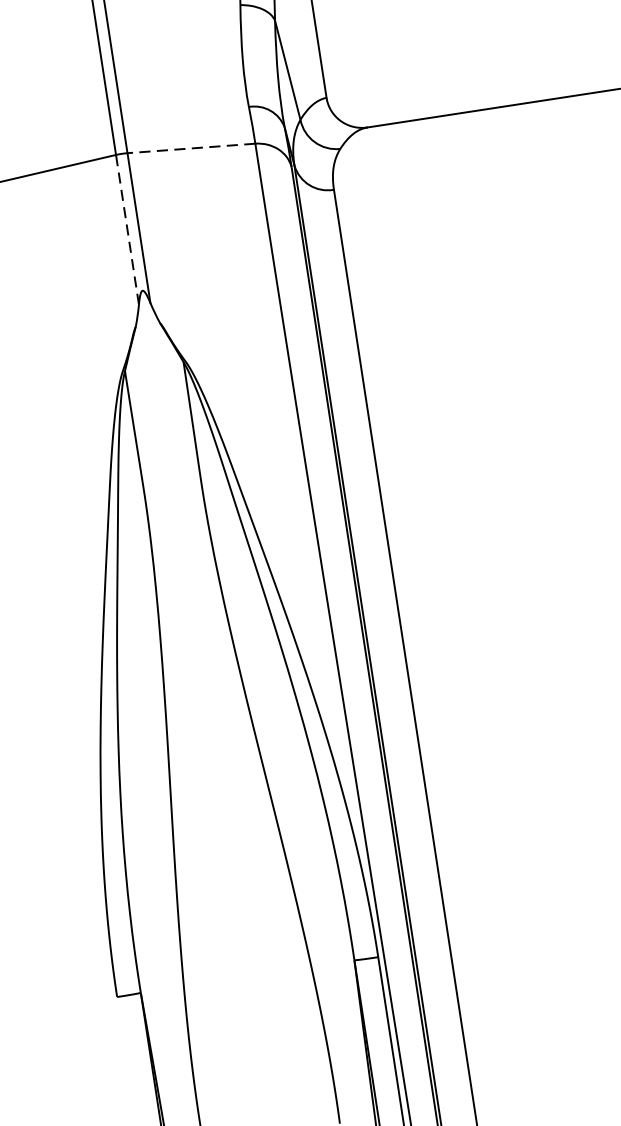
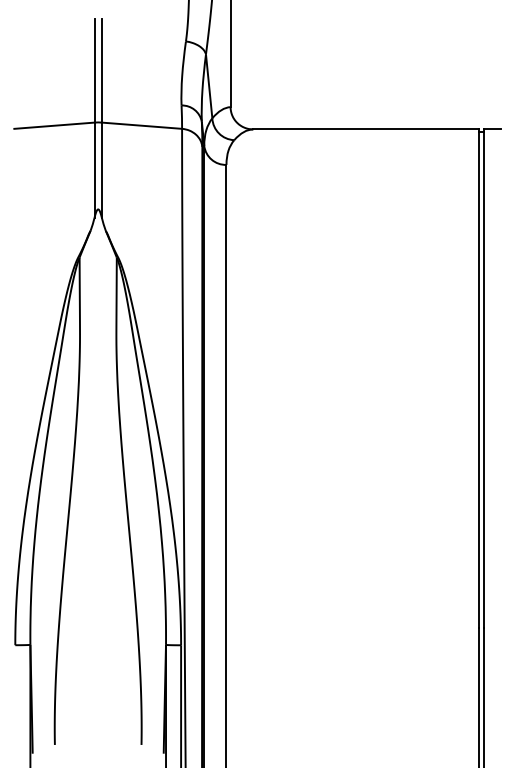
line: (190, 148) -> (141, 125), dashed -> solid
line: (127, 230) -> (94, 170), dashed -> solid

